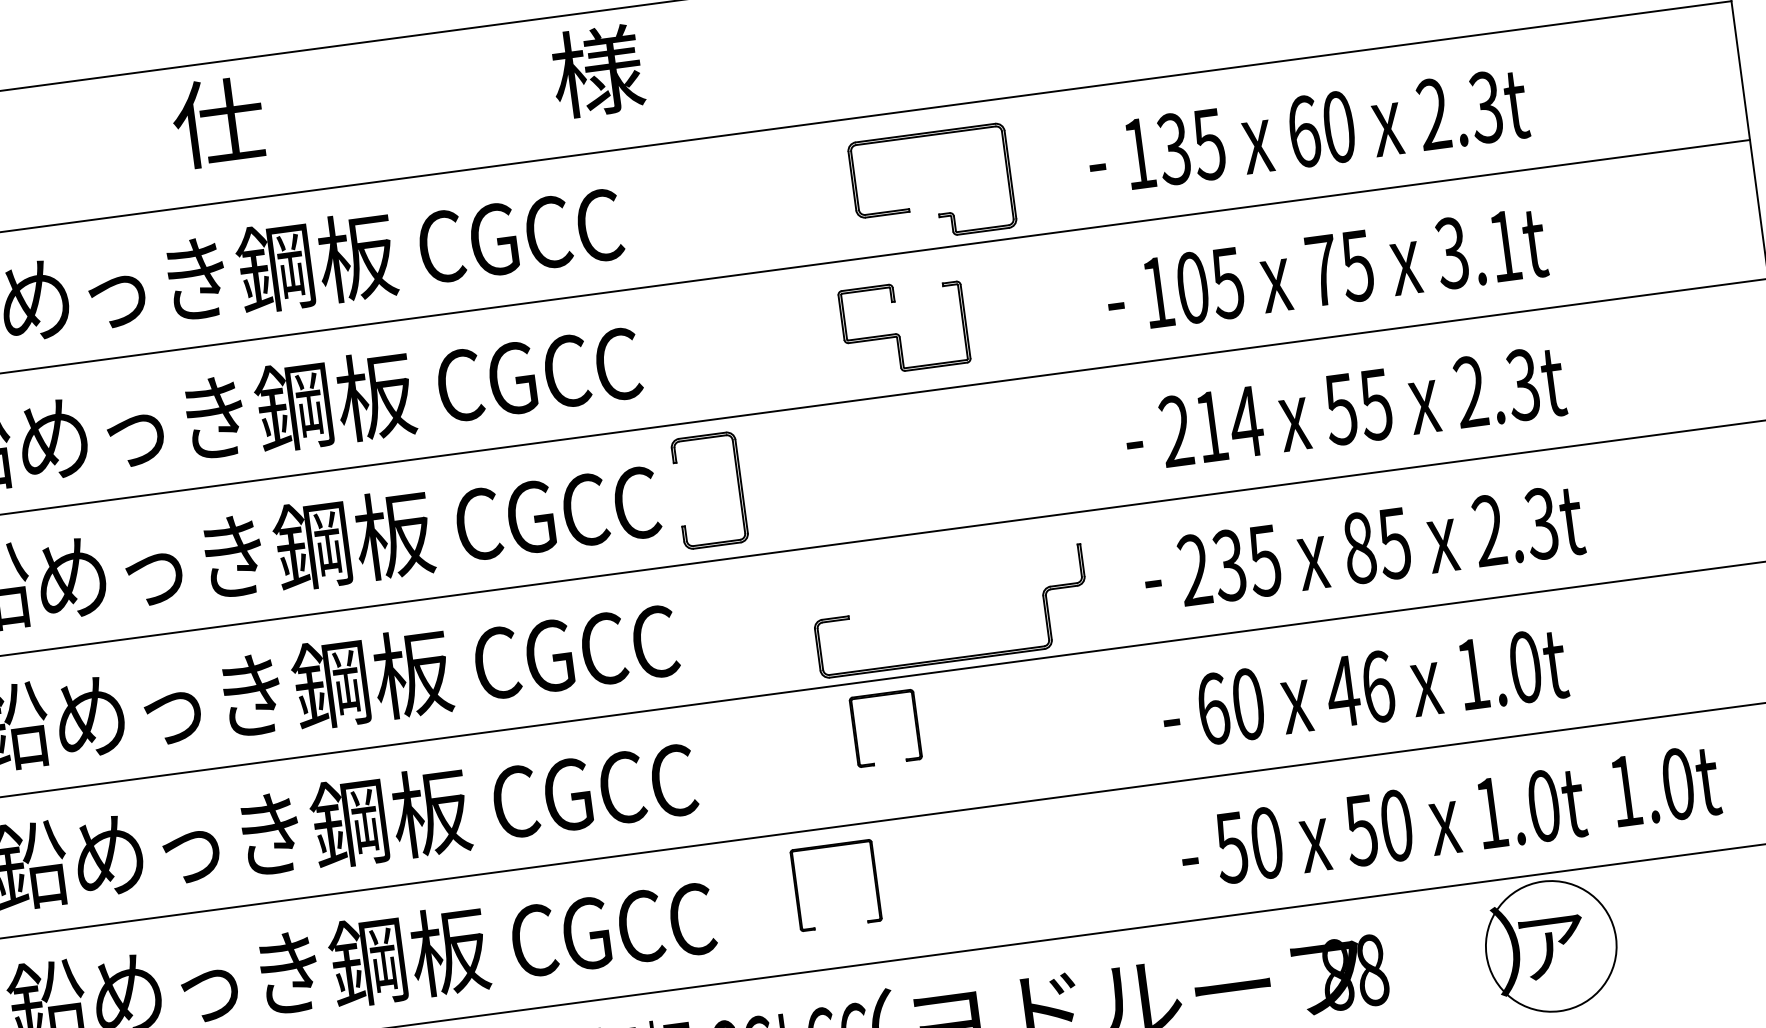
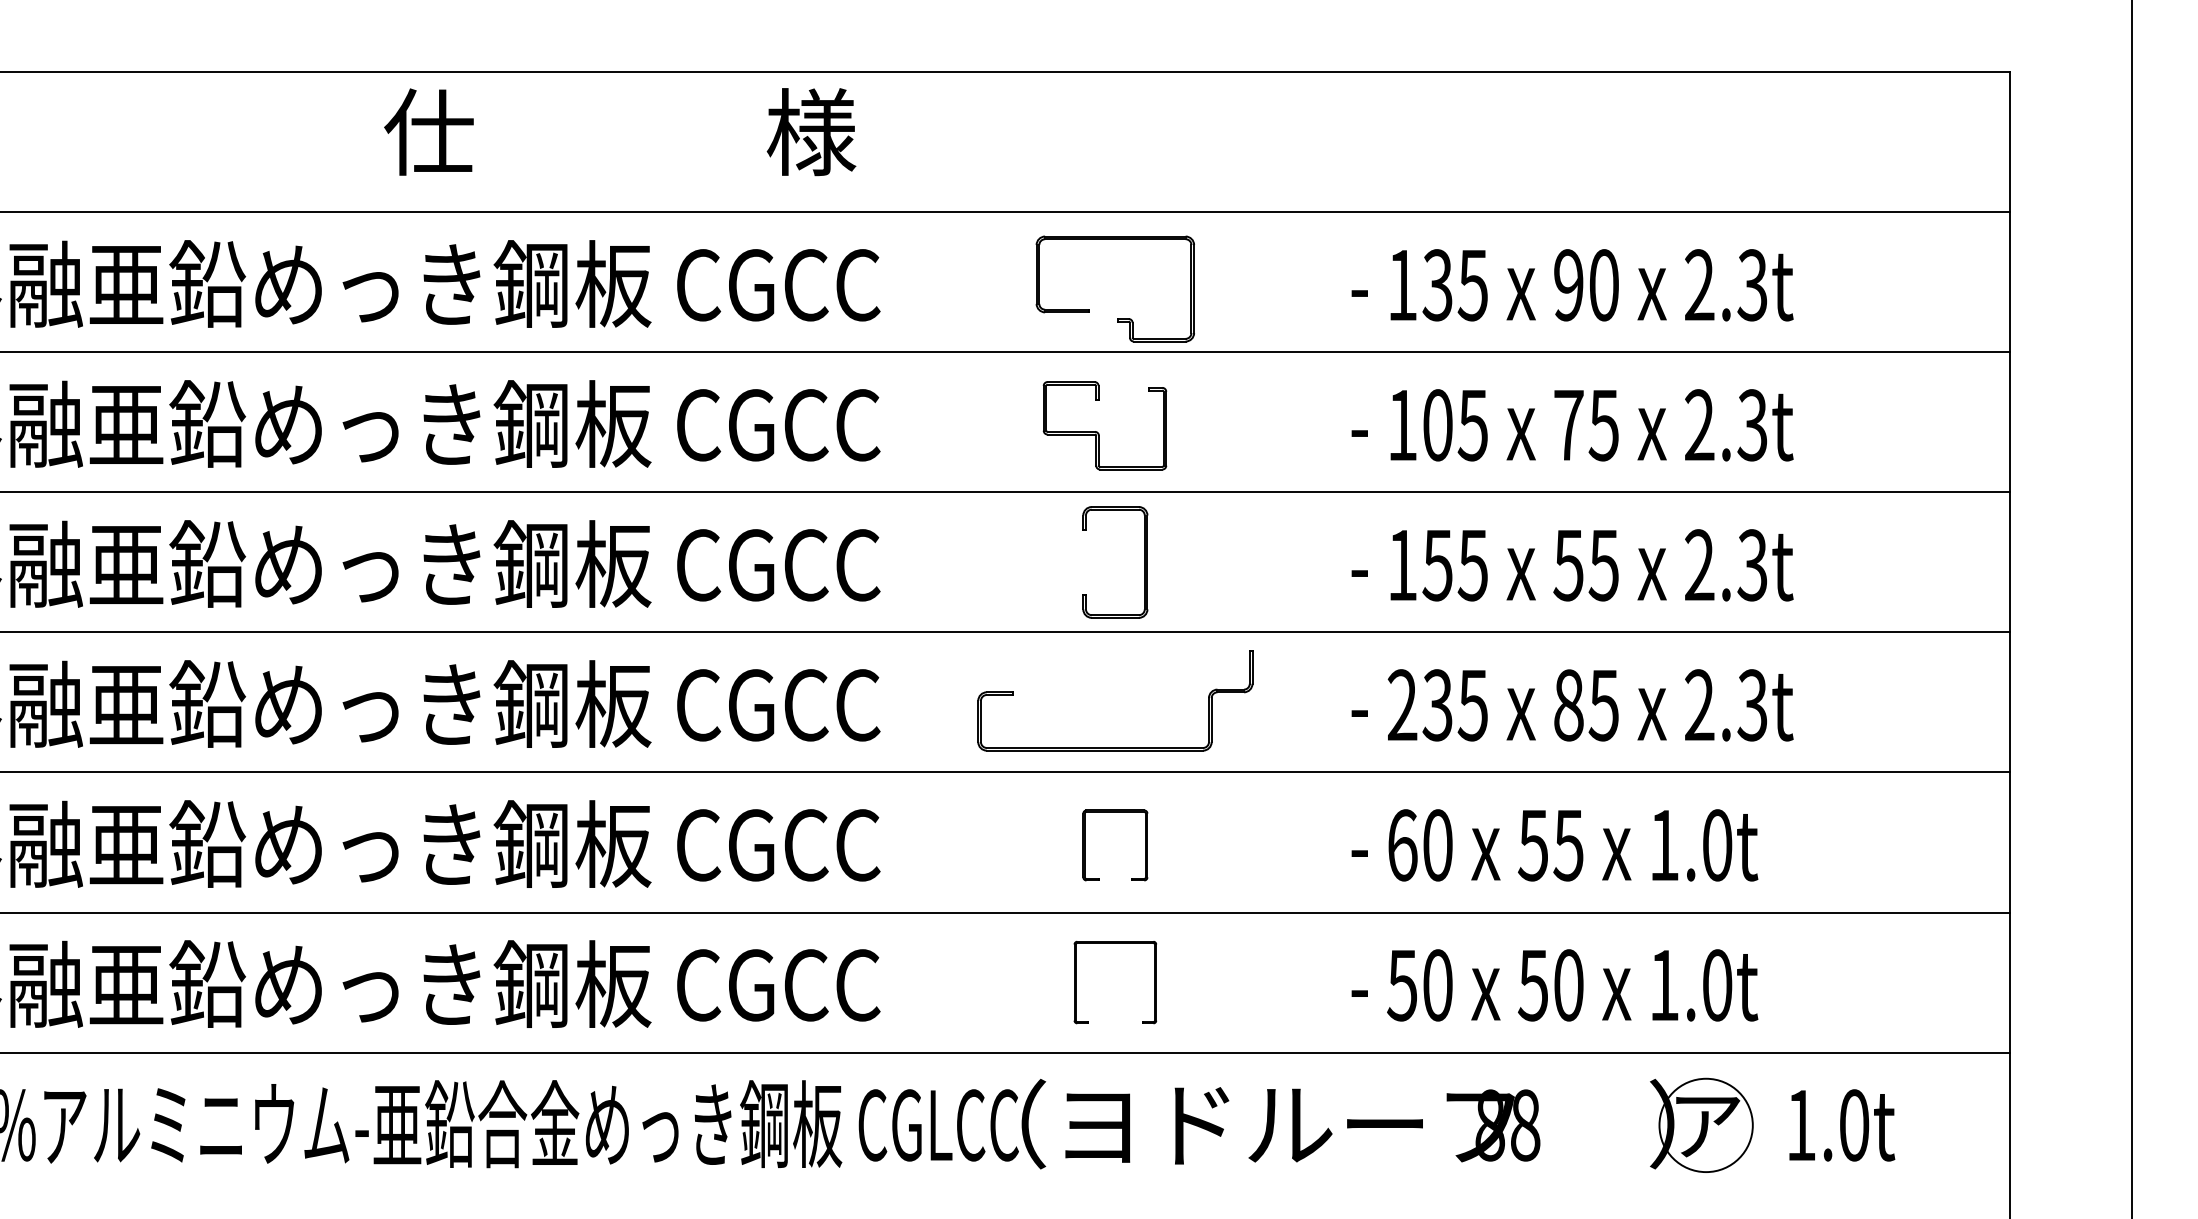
text: (408, 97) -> (620, 132), moved
text: (1303, 132) -> (1568, 285), 60 -> 90
part: (938, 214) -> (1117, 318), moved
text: (1477, 250) -> (1725, 425), 3.1t -> 2.3t
part: (897, 333) -> (1097, 431), moved
text: (1211, 426) -> (1438, 565), 214 -> 155
part: (738, 486) -> (1144, 562), moved
part: (957, 657) -> (1115, 747), moved
text: (1359, 689) -> (1550, 845), 46 -> 55
part: (856, 732) -> (1085, 845), moved
text: (1666, 785) -> (1842, 1125), moved
part: (831, 846) -> (1115, 943), moved
circle: (1550, 946) -> (1705, 1125), size x0.71

